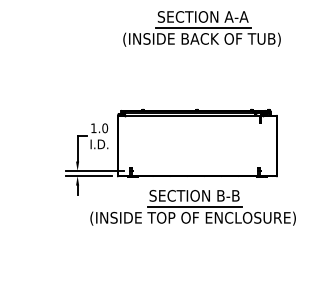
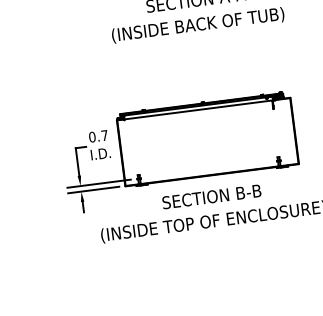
line: (203, 28) -> (198, 12), removed
text: (99, 128) -> (98, 136), 1.0 -> 0.7
line: (194, 207) -> (213, 209), removed

